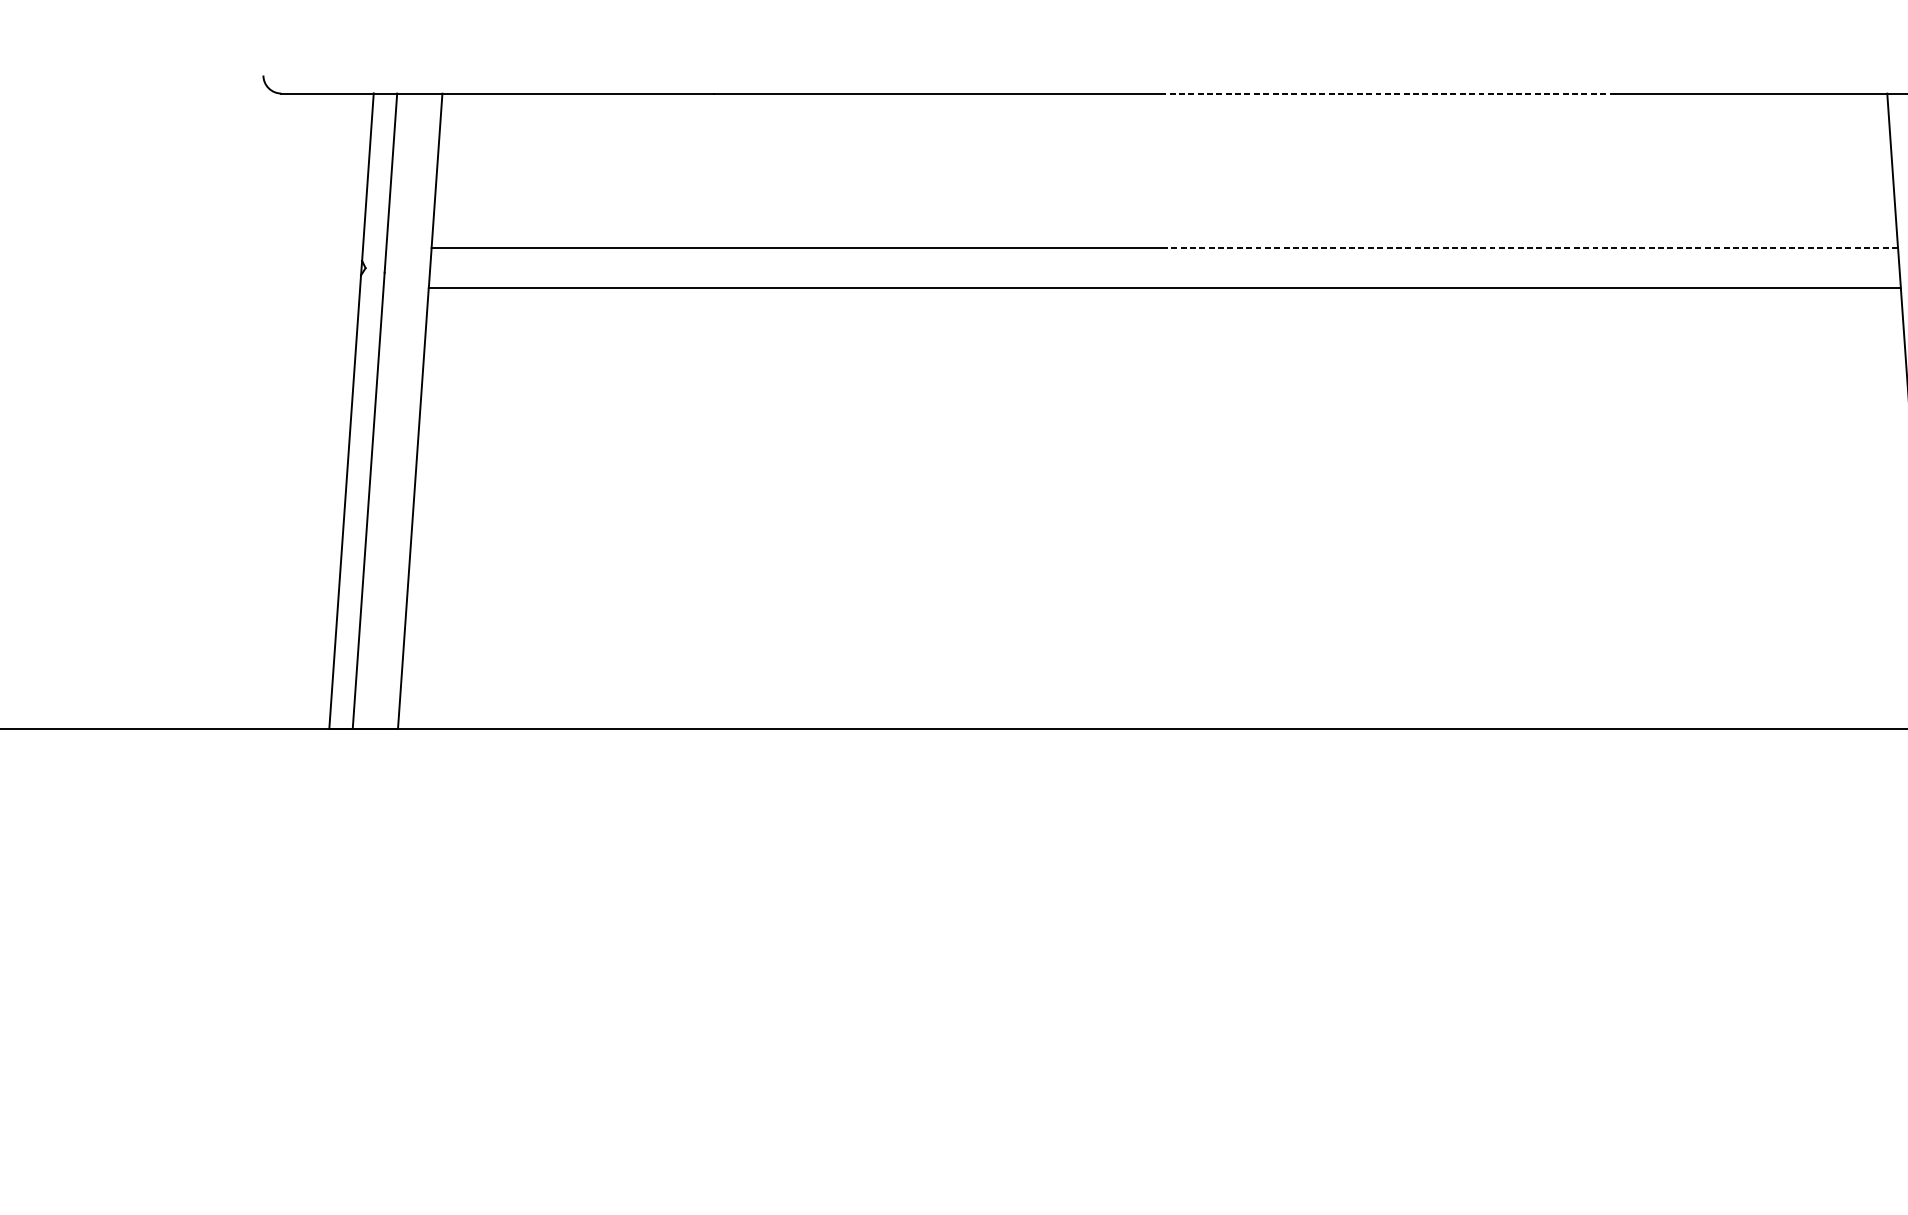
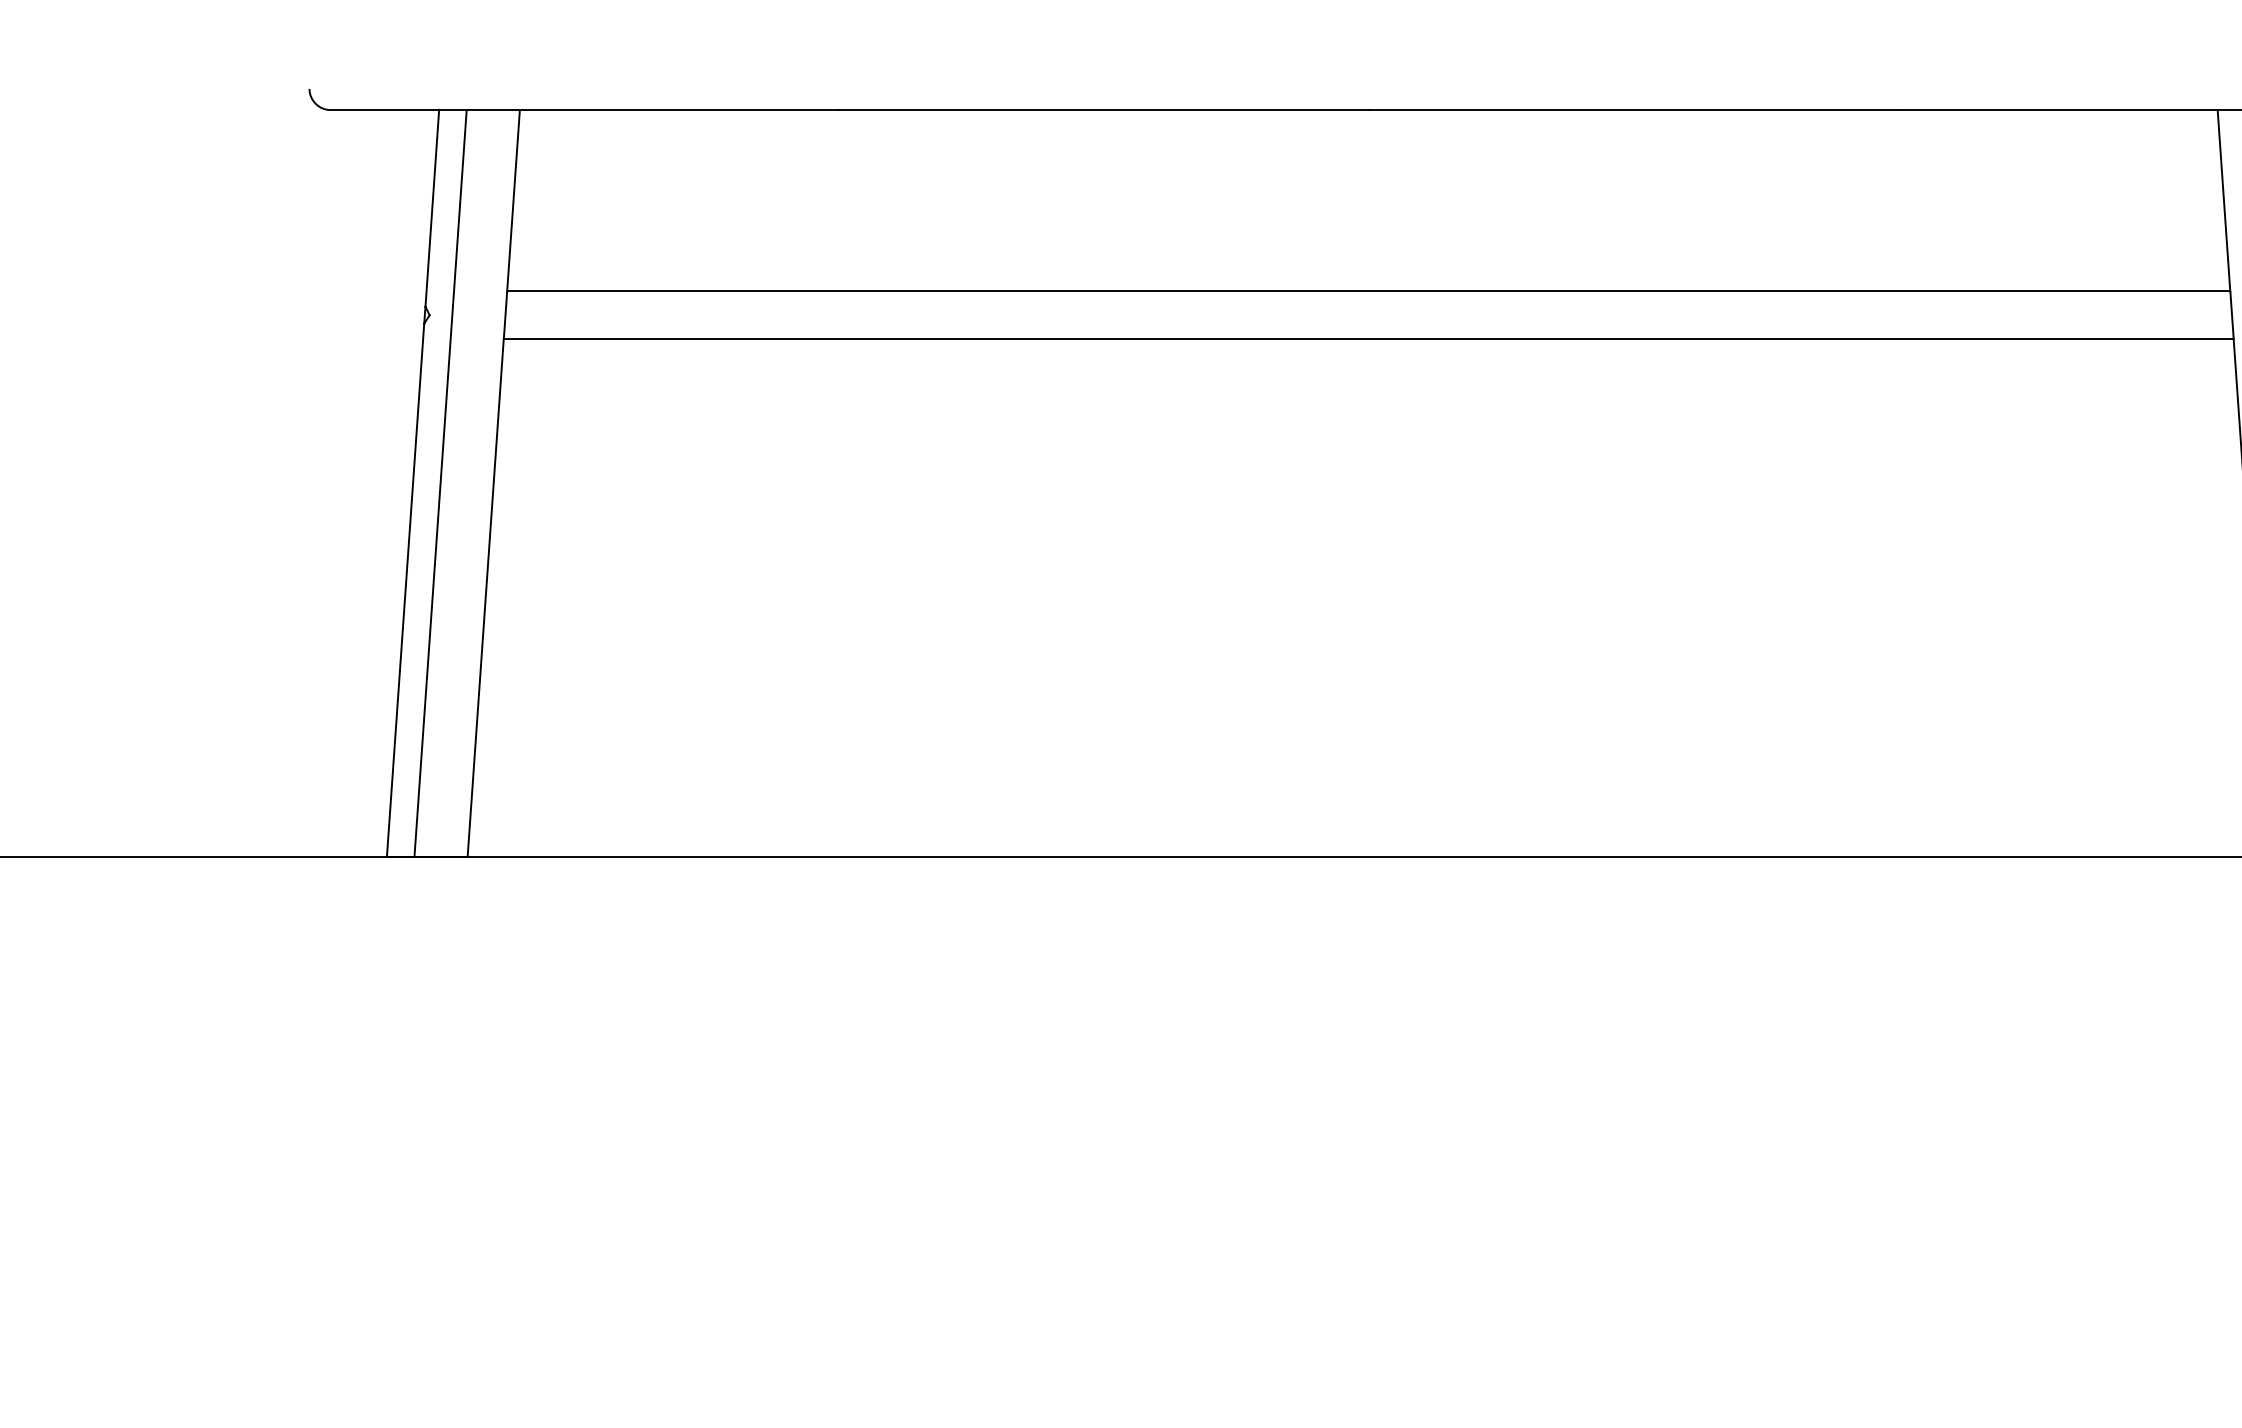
line: (1390, 93) -> (1633, 110), dashed -> solid
line: (1531, 247) -> (1799, 291), dashed -> solid

